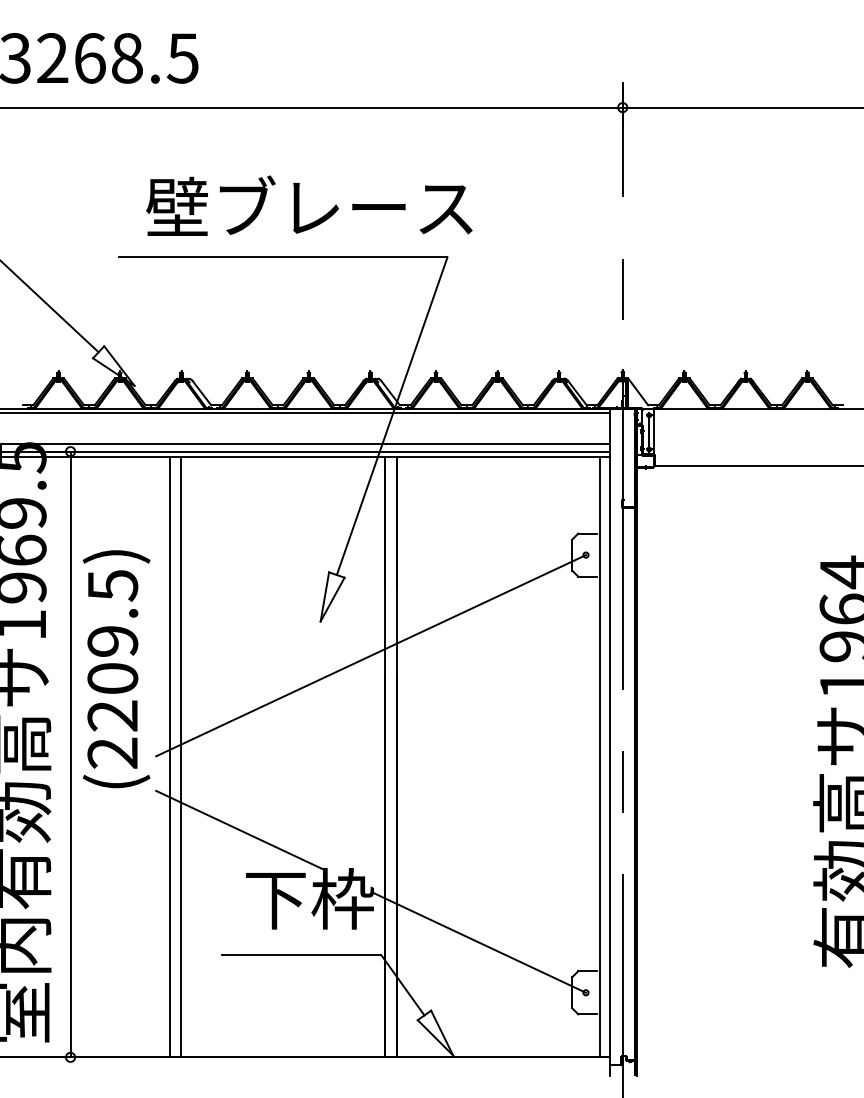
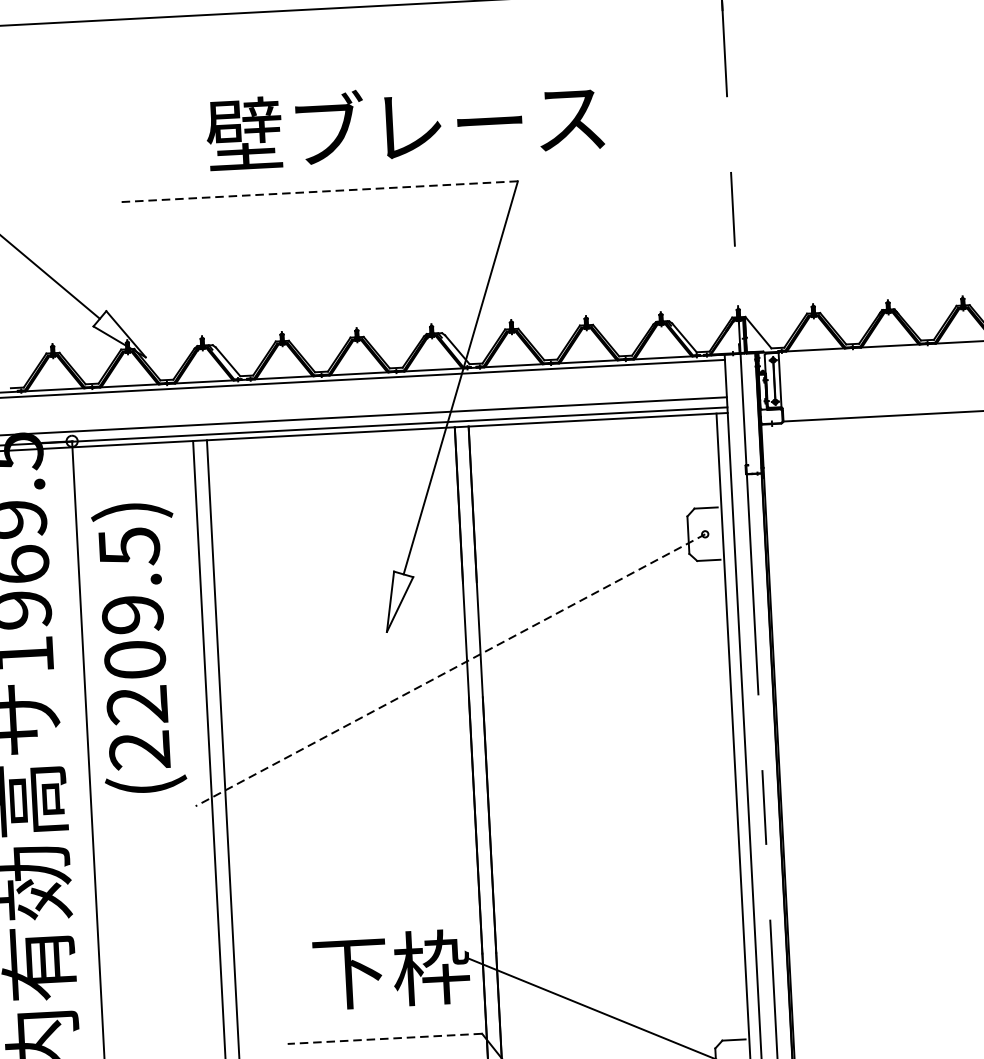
text: (309, 205) -> (405, 123), moved
line: (282, 257) -> (317, 191), solid -> dashed
line: (370, 655) -> (449, 670), solid -> dashed
text: (116, 669) -> (138, 648), moved
line: (239, 829) -> (301, 889), removed
line: (301, 955) -> (384, 1039), solid -> dashed

